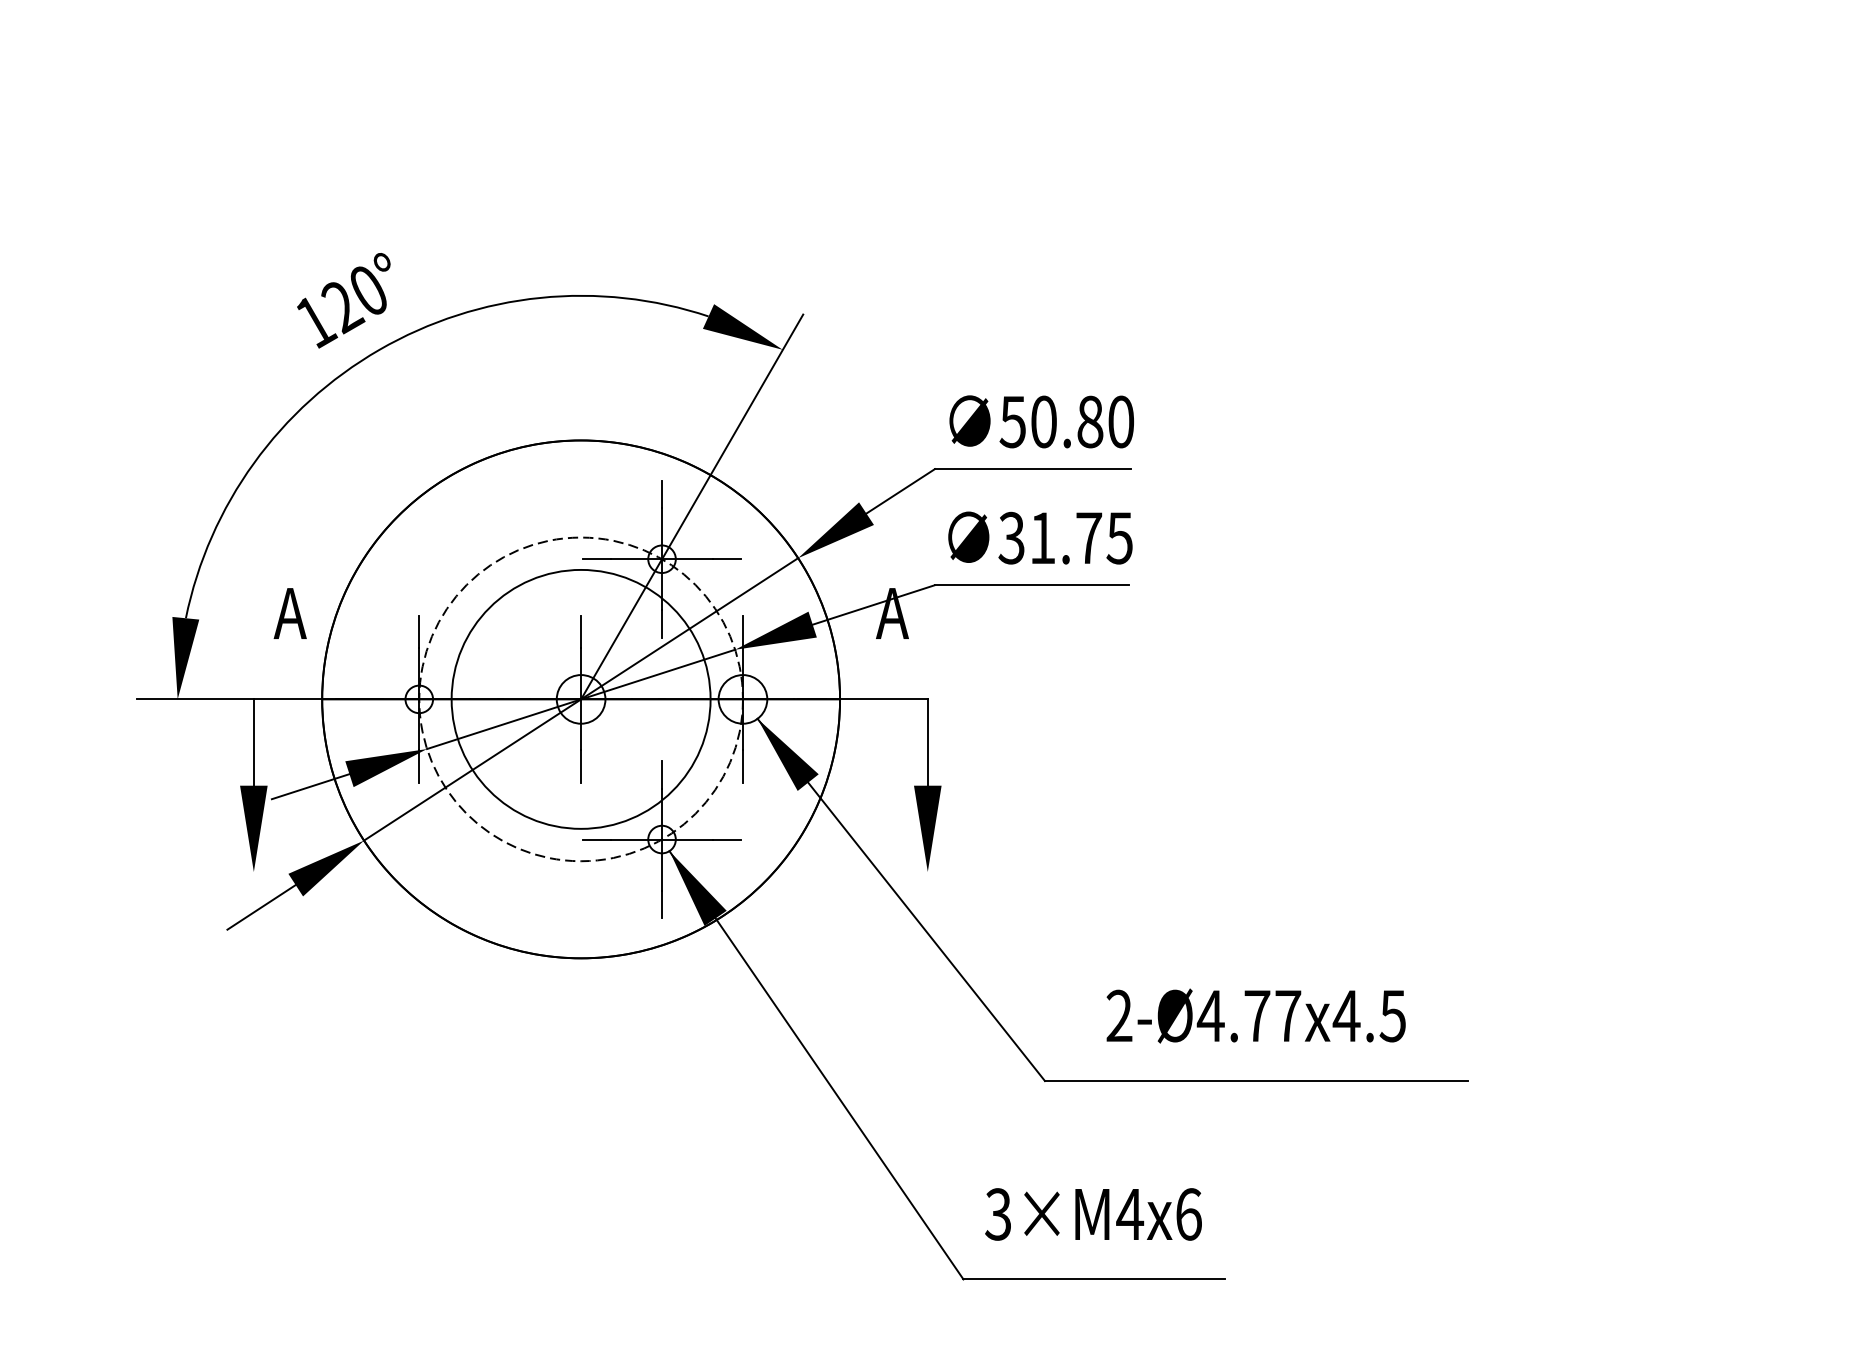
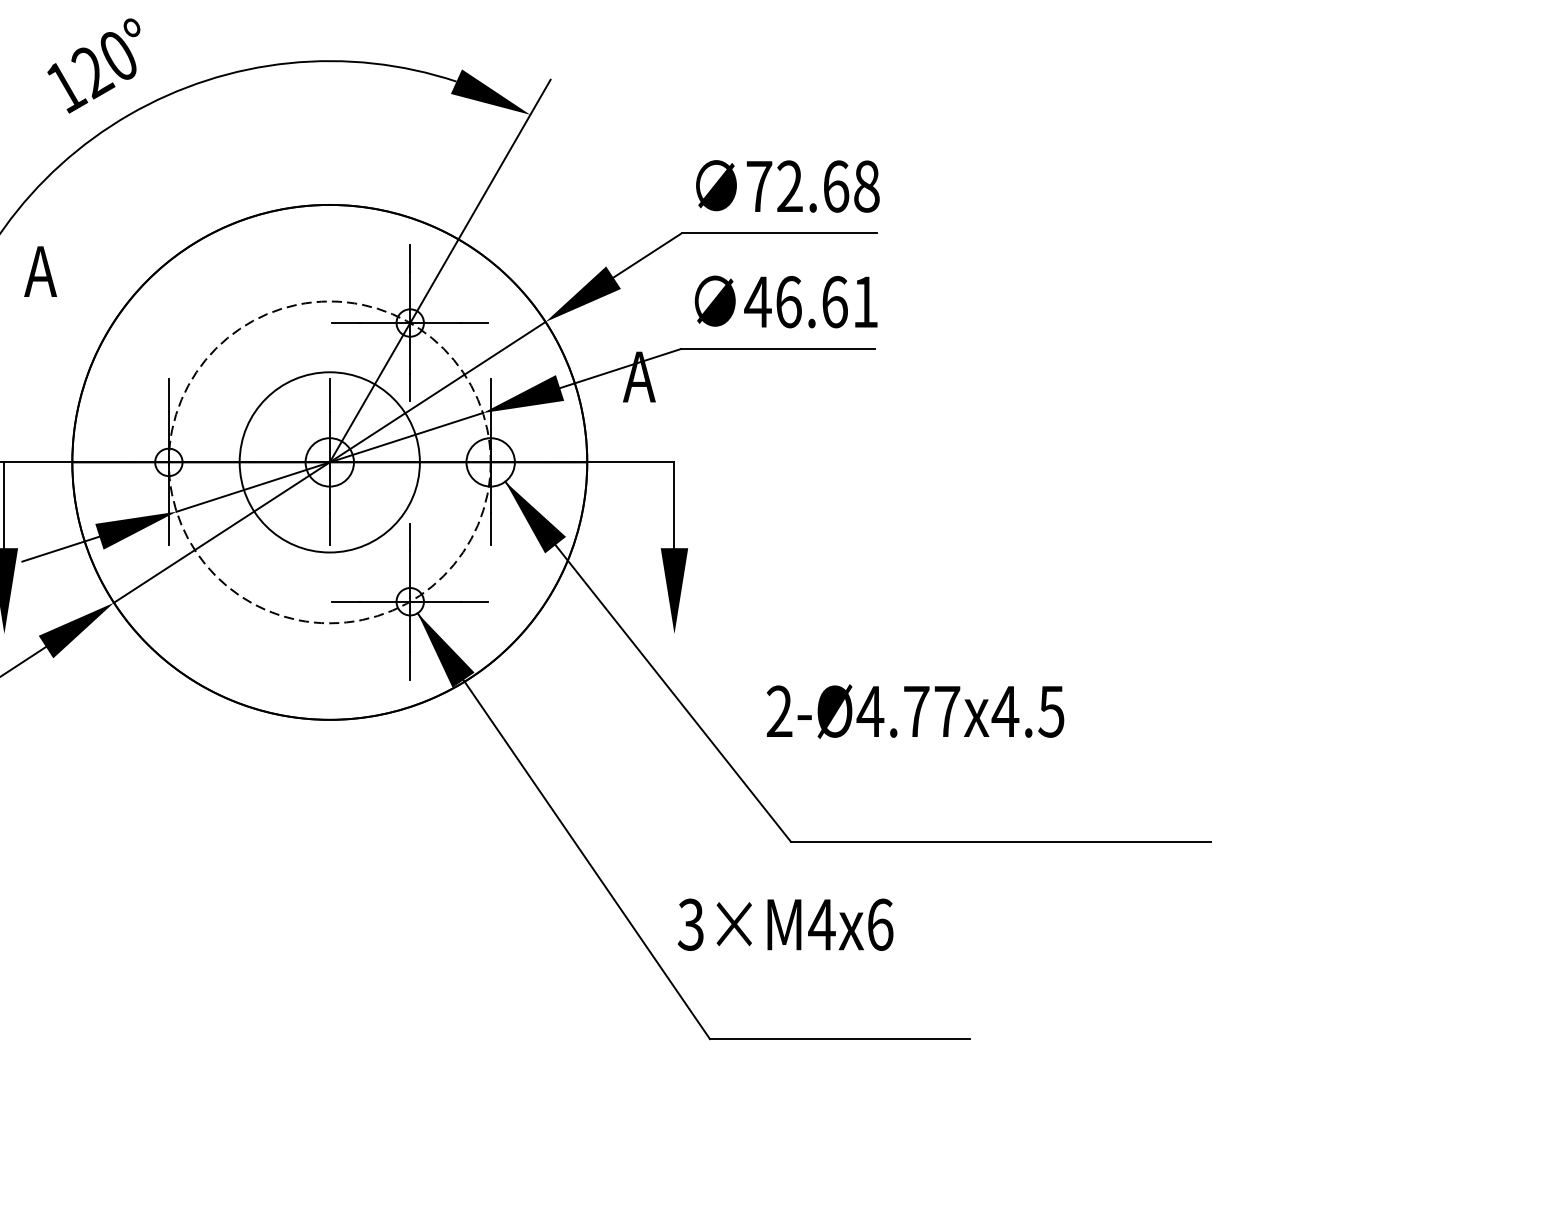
text: (1066, 421) -> (812, 186), 50.80 -> 72.68
text: (1064, 537) -> (810, 301), 31.75 -> 46.61
text: (289, 613) -> (39, 271), moved
circle: (580, 698) -> (329, 461), size x0.7
text: (1255, 1015) -> (914, 711), moved
text: (1093, 1214) -> (785, 924), moved

